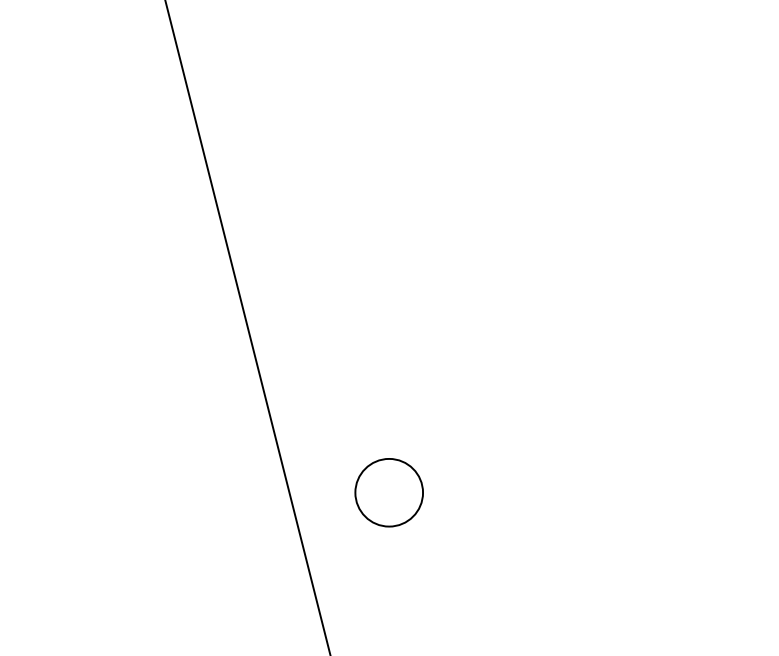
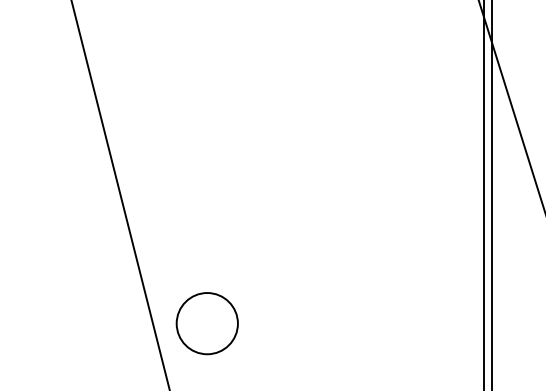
circle: (387, 492) -> (206, 323), size x1.67

